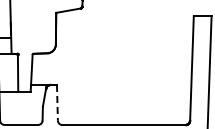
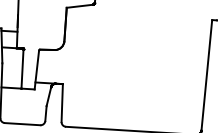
line: (57, 102) -> (62, 102), dashed -> solid

